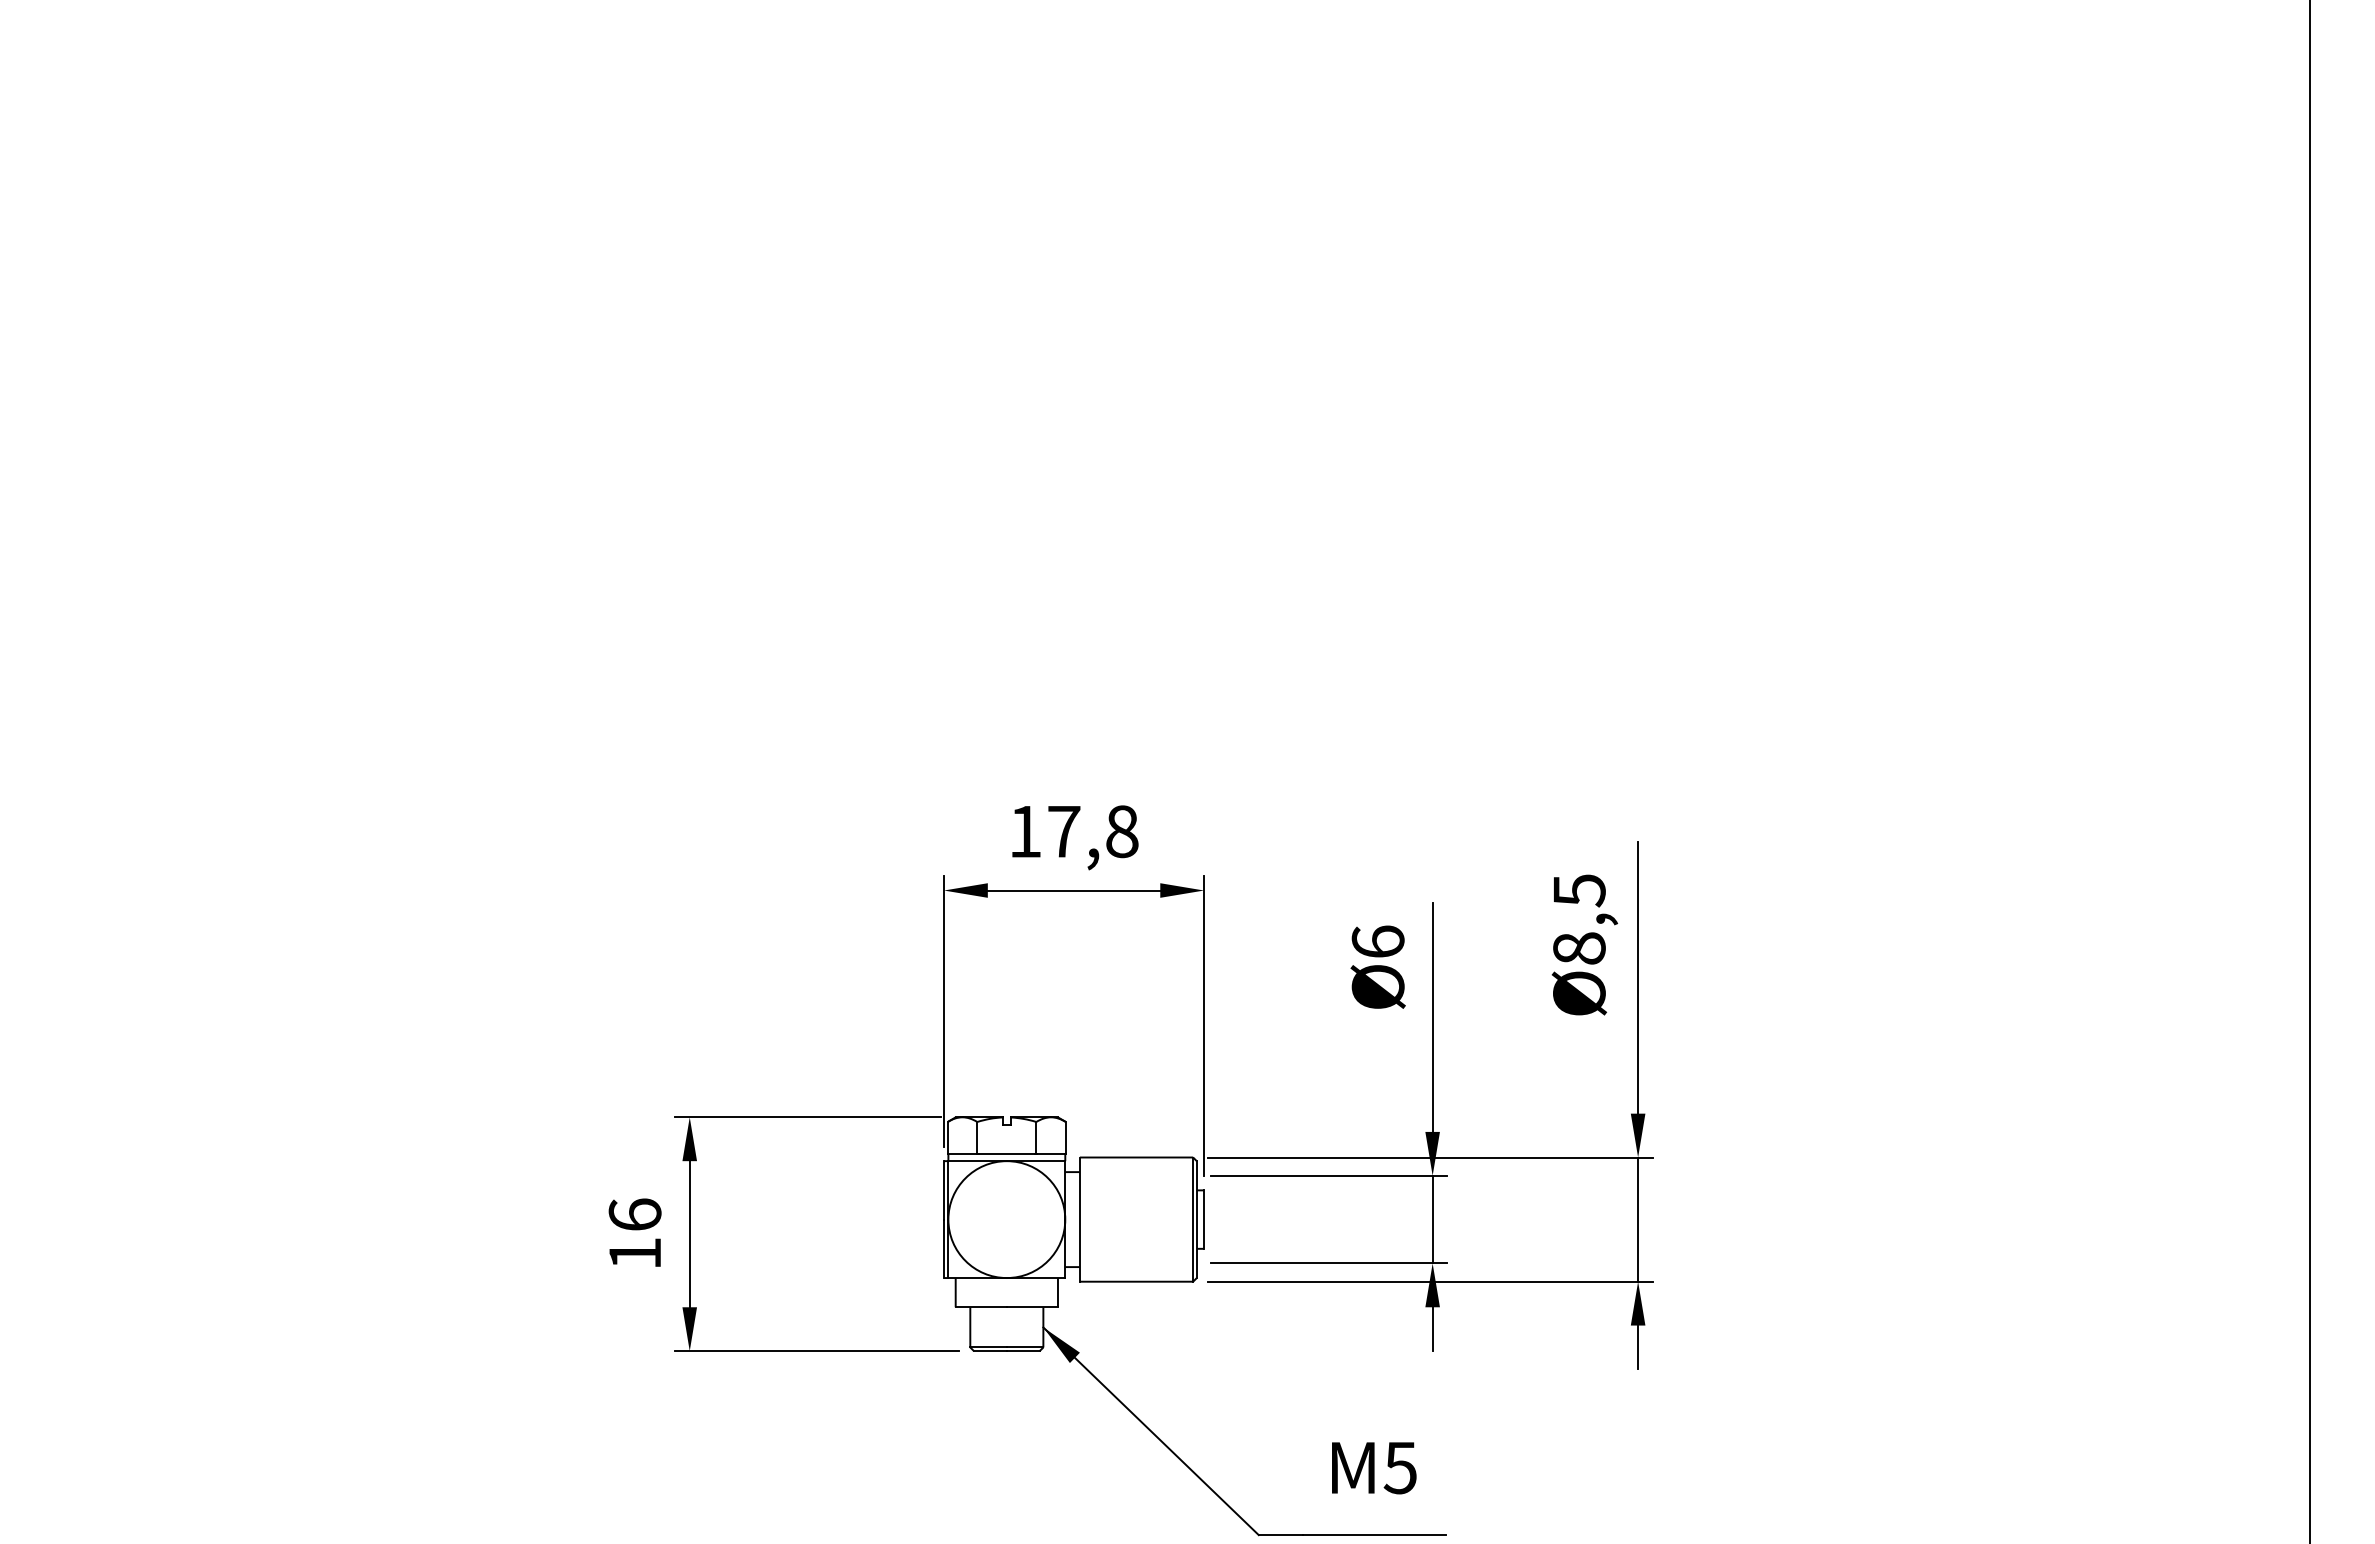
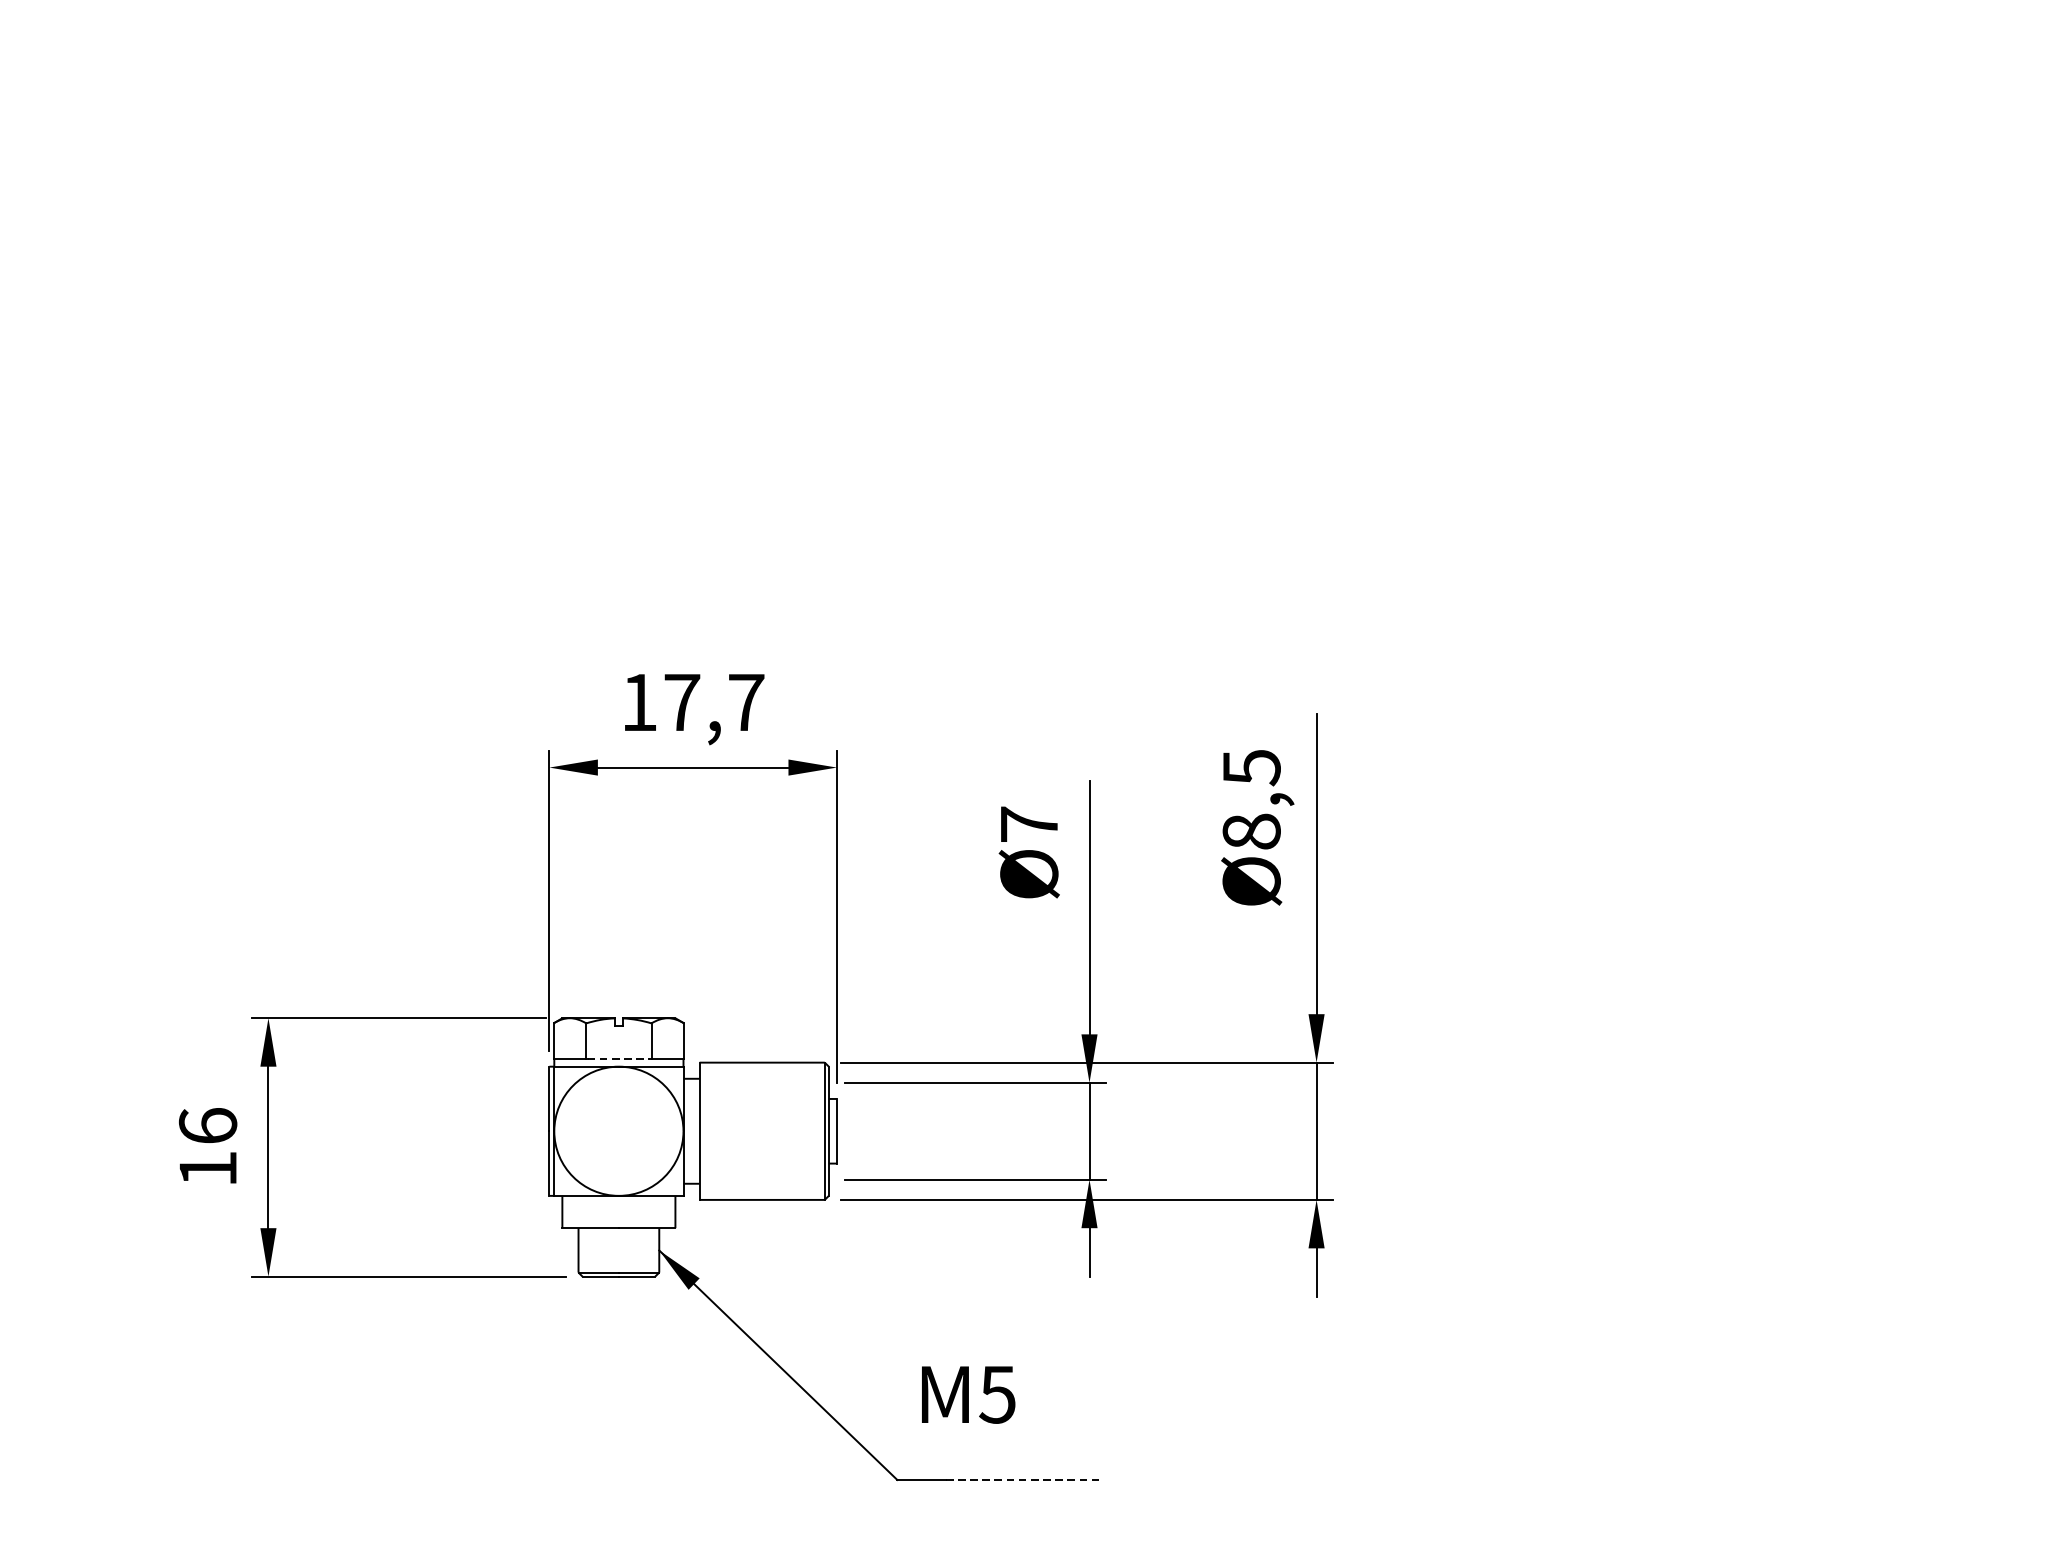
text: (1122, 831) -> (746, 702), 17,8 -> 17,7
text: (1377, 941) -> (1028, 823), Ø6 -> Ø7
line: (1007, 1153) -> (619, 1058), solid -> dashed
text: (1374, 1468) -> (968, 1395), moved
line: (1374, 1535) -> (1025, 1480), solid -> dashed

